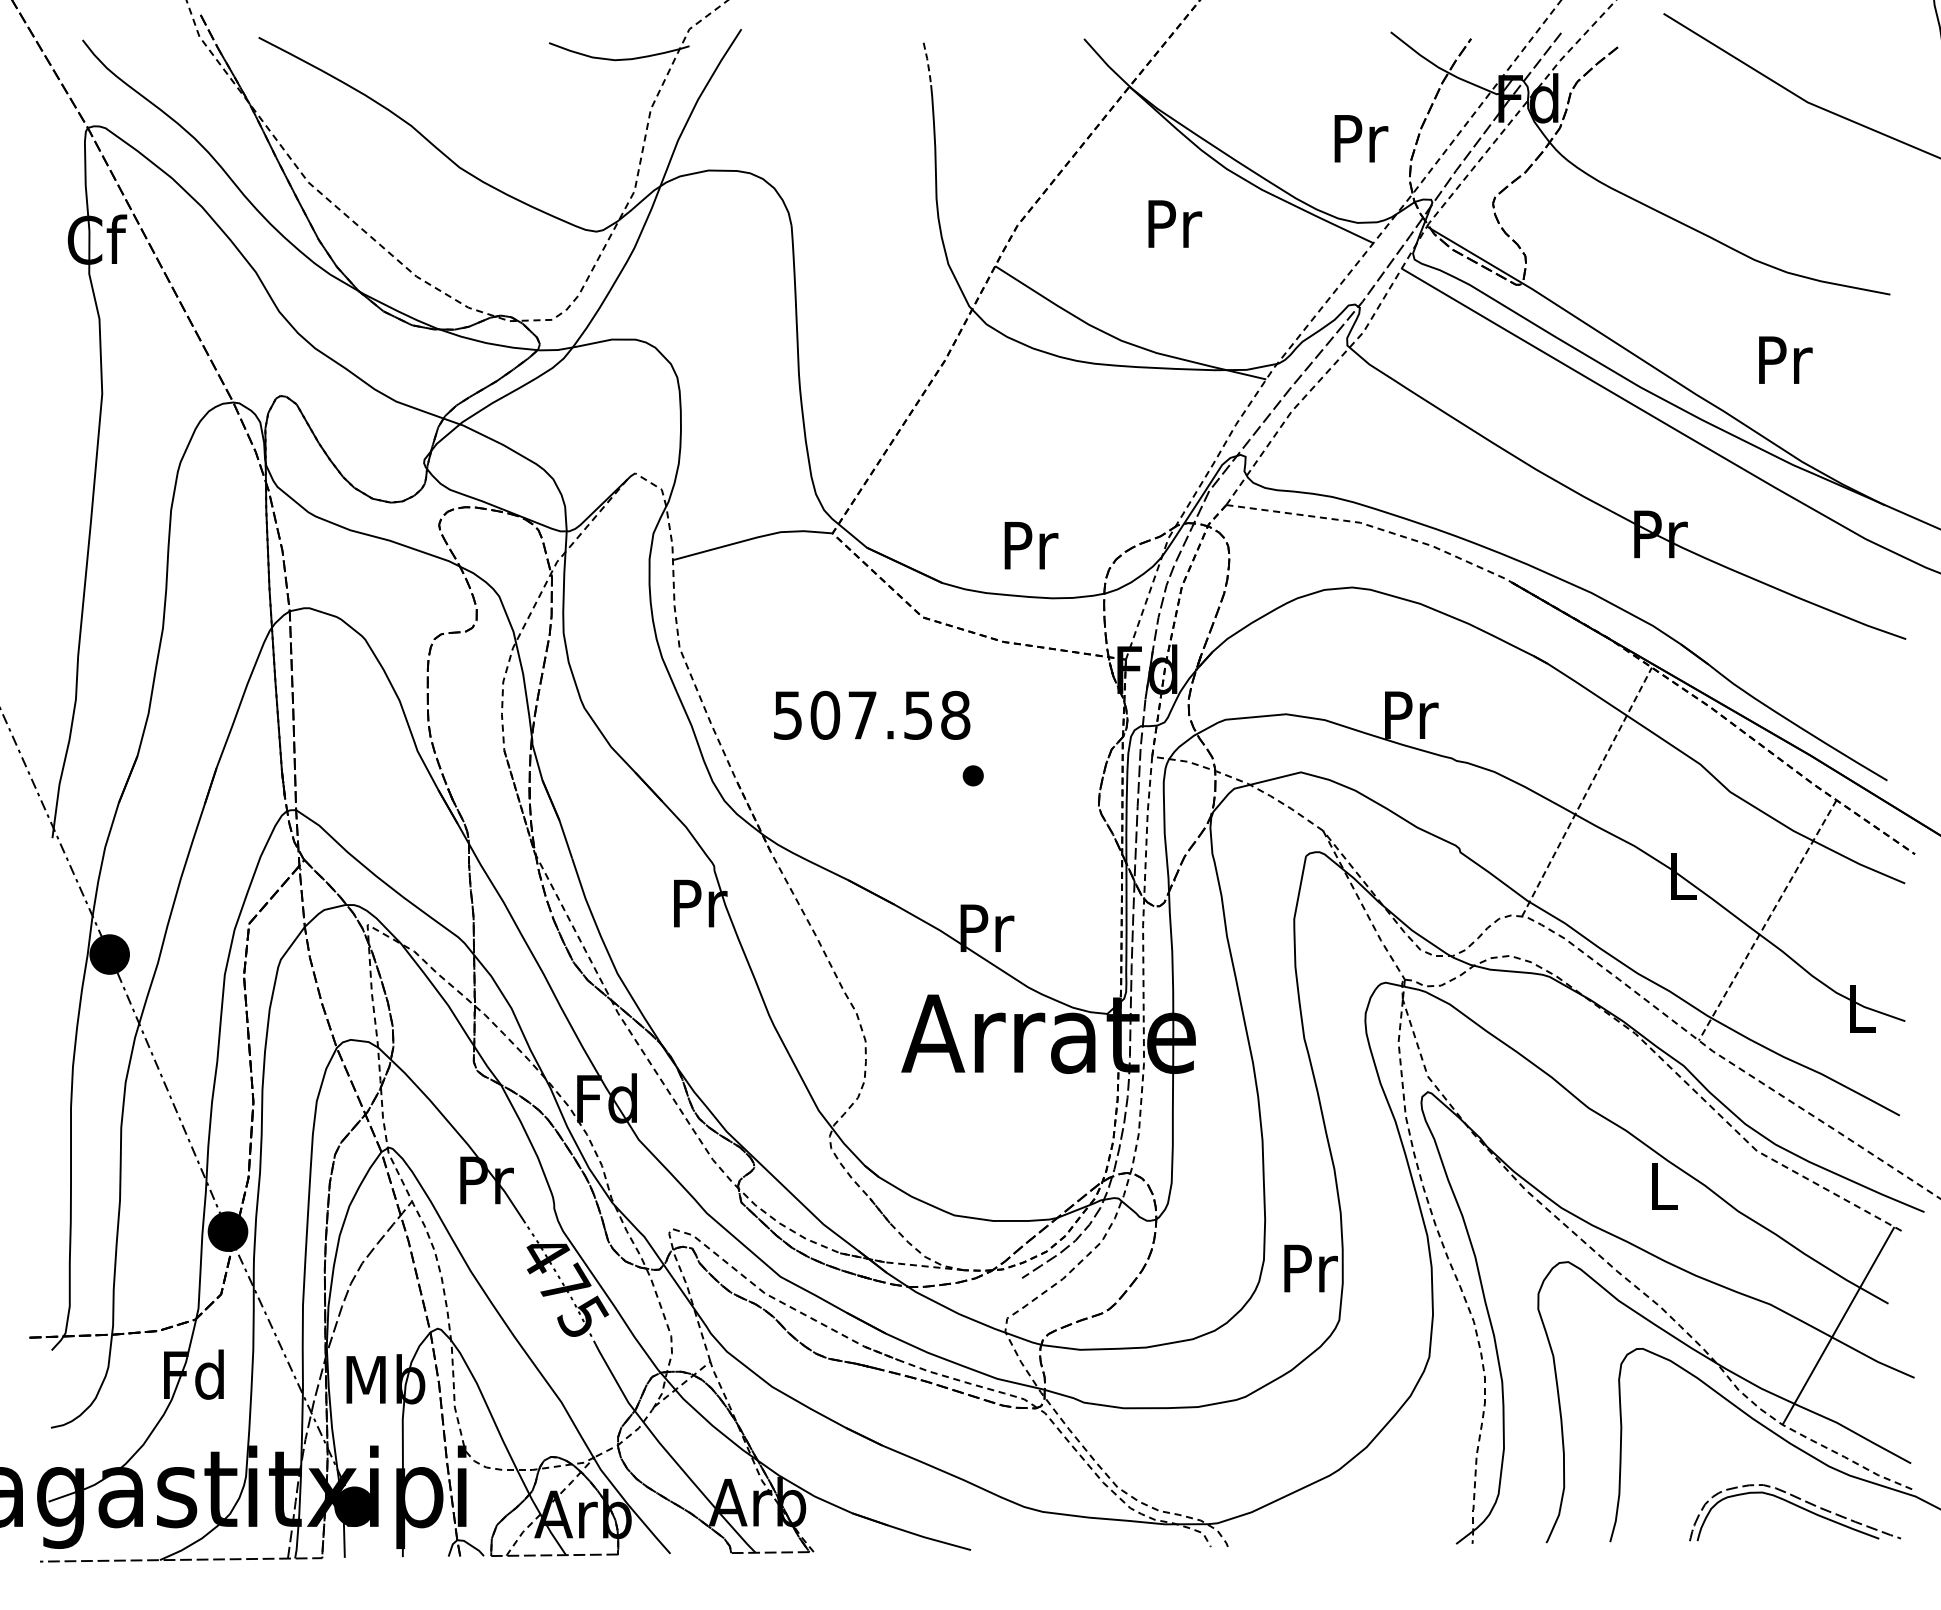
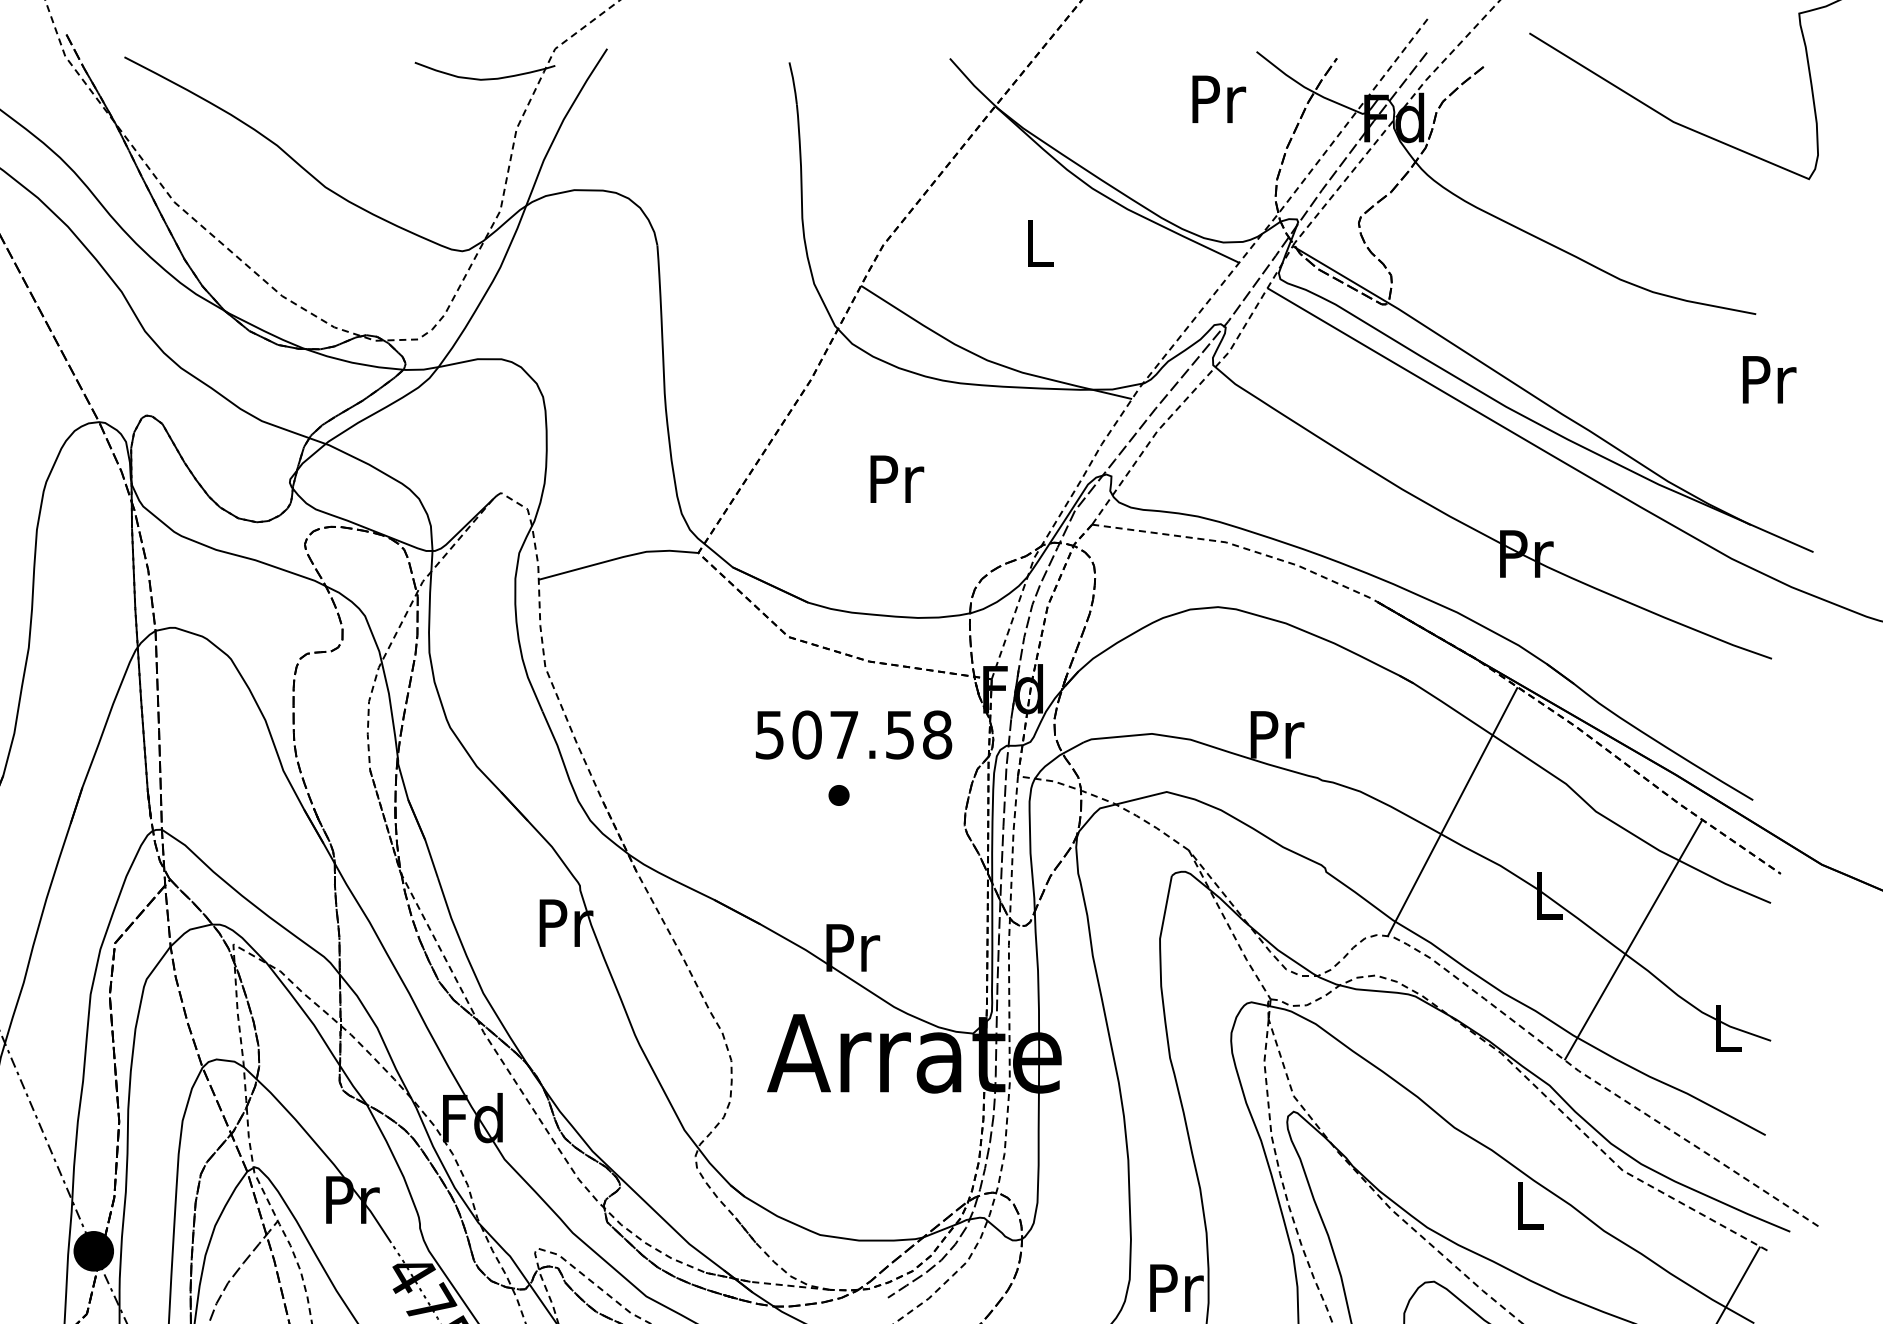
line: (928, 64) -> (794, 84), dashed -> solid
text: (1361, 138) -> (1219, 99), moved
text: (1175, 223) -> (1041, 243), Pr -> L
text: (1785, 359) -> (1769, 379), moved
text: (1031, 545) -> (897, 479), moved
text: (872, 714) -> (854, 734), moved
line: (1587, 791) -> (1453, 811), dashed -> solid
line: (1767, 920) -> (1633, 940), dashed -> solid

